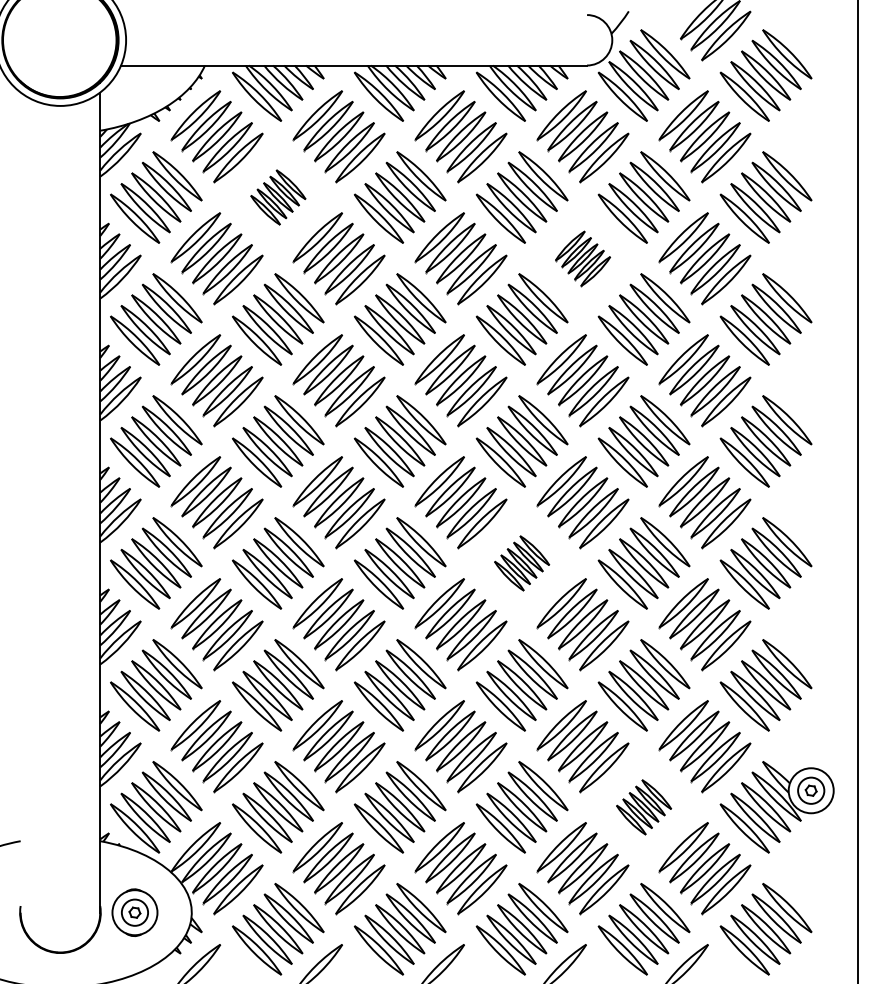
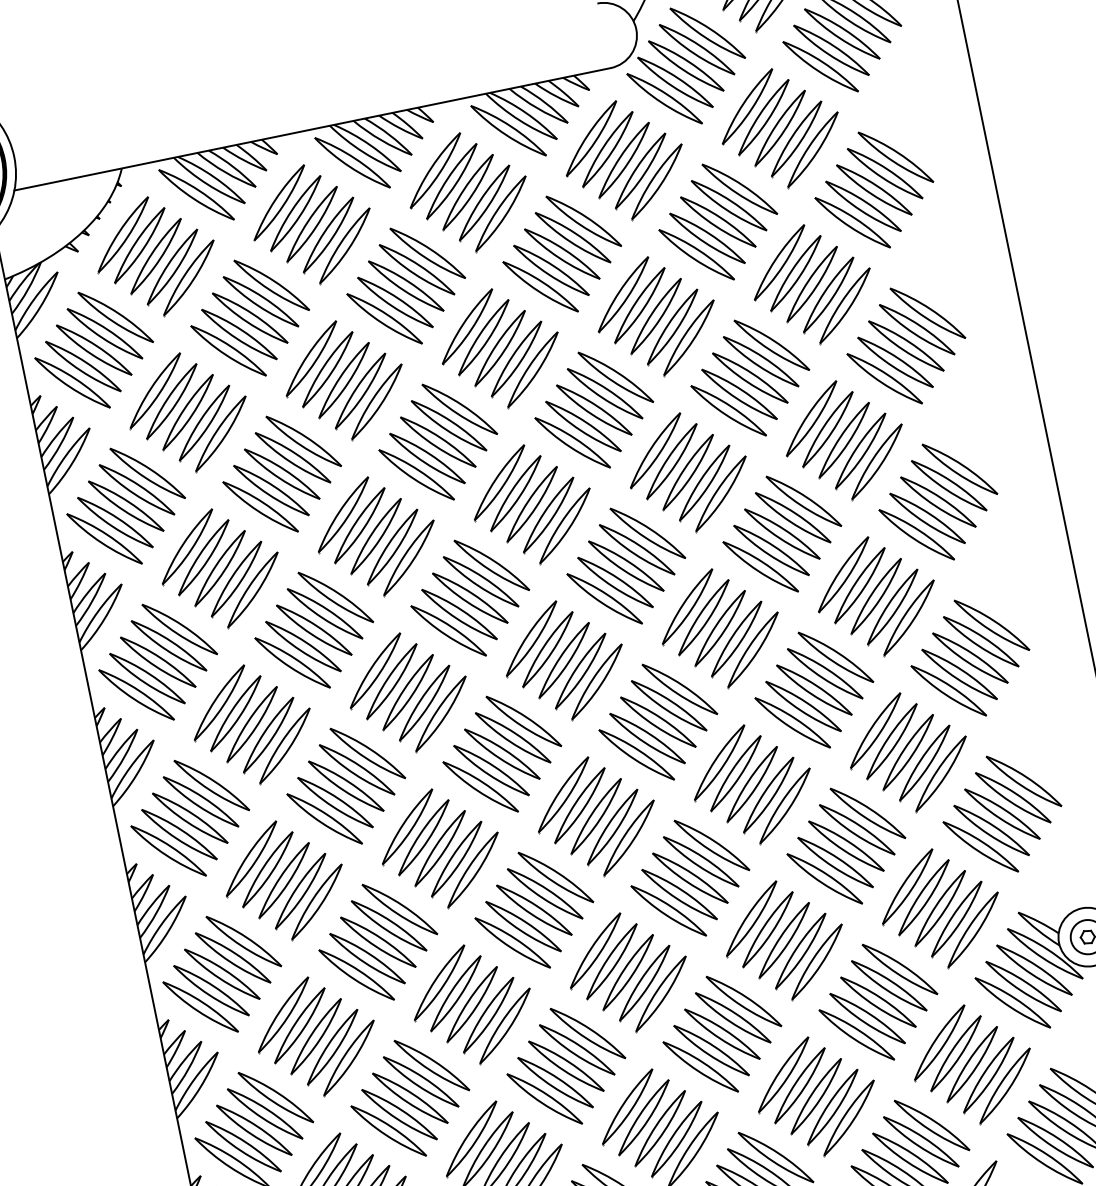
part: (278, 197) -> (250, 318), size x1.67
part: (582, 258) -> (655, 316), size x1.67
part: (521, 563) -> (657, 722), size x1.67
part: (643, 807) -> (877, 1002), size x1.67

